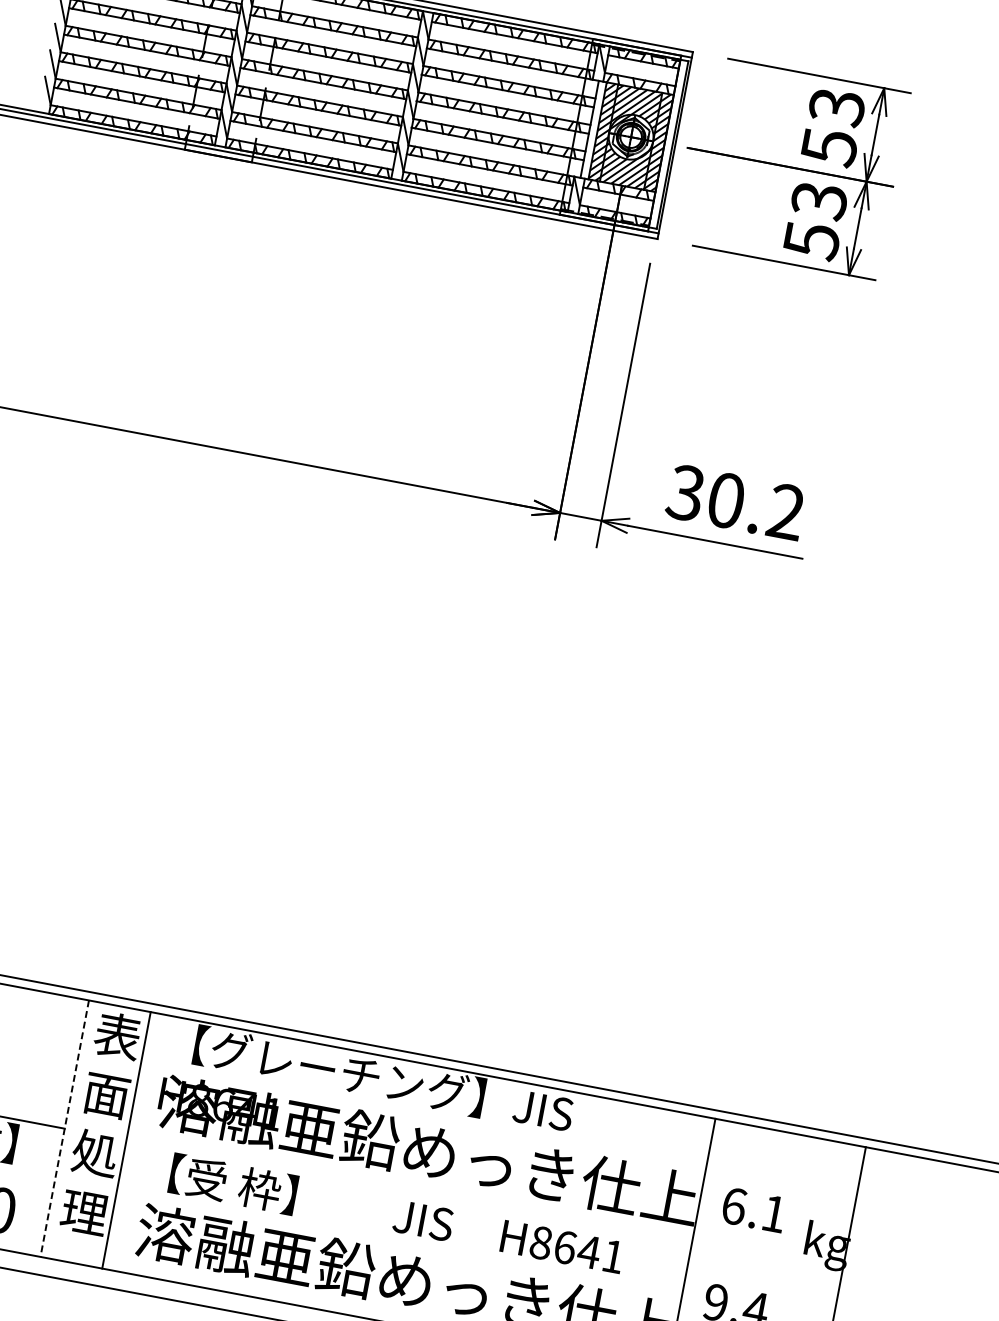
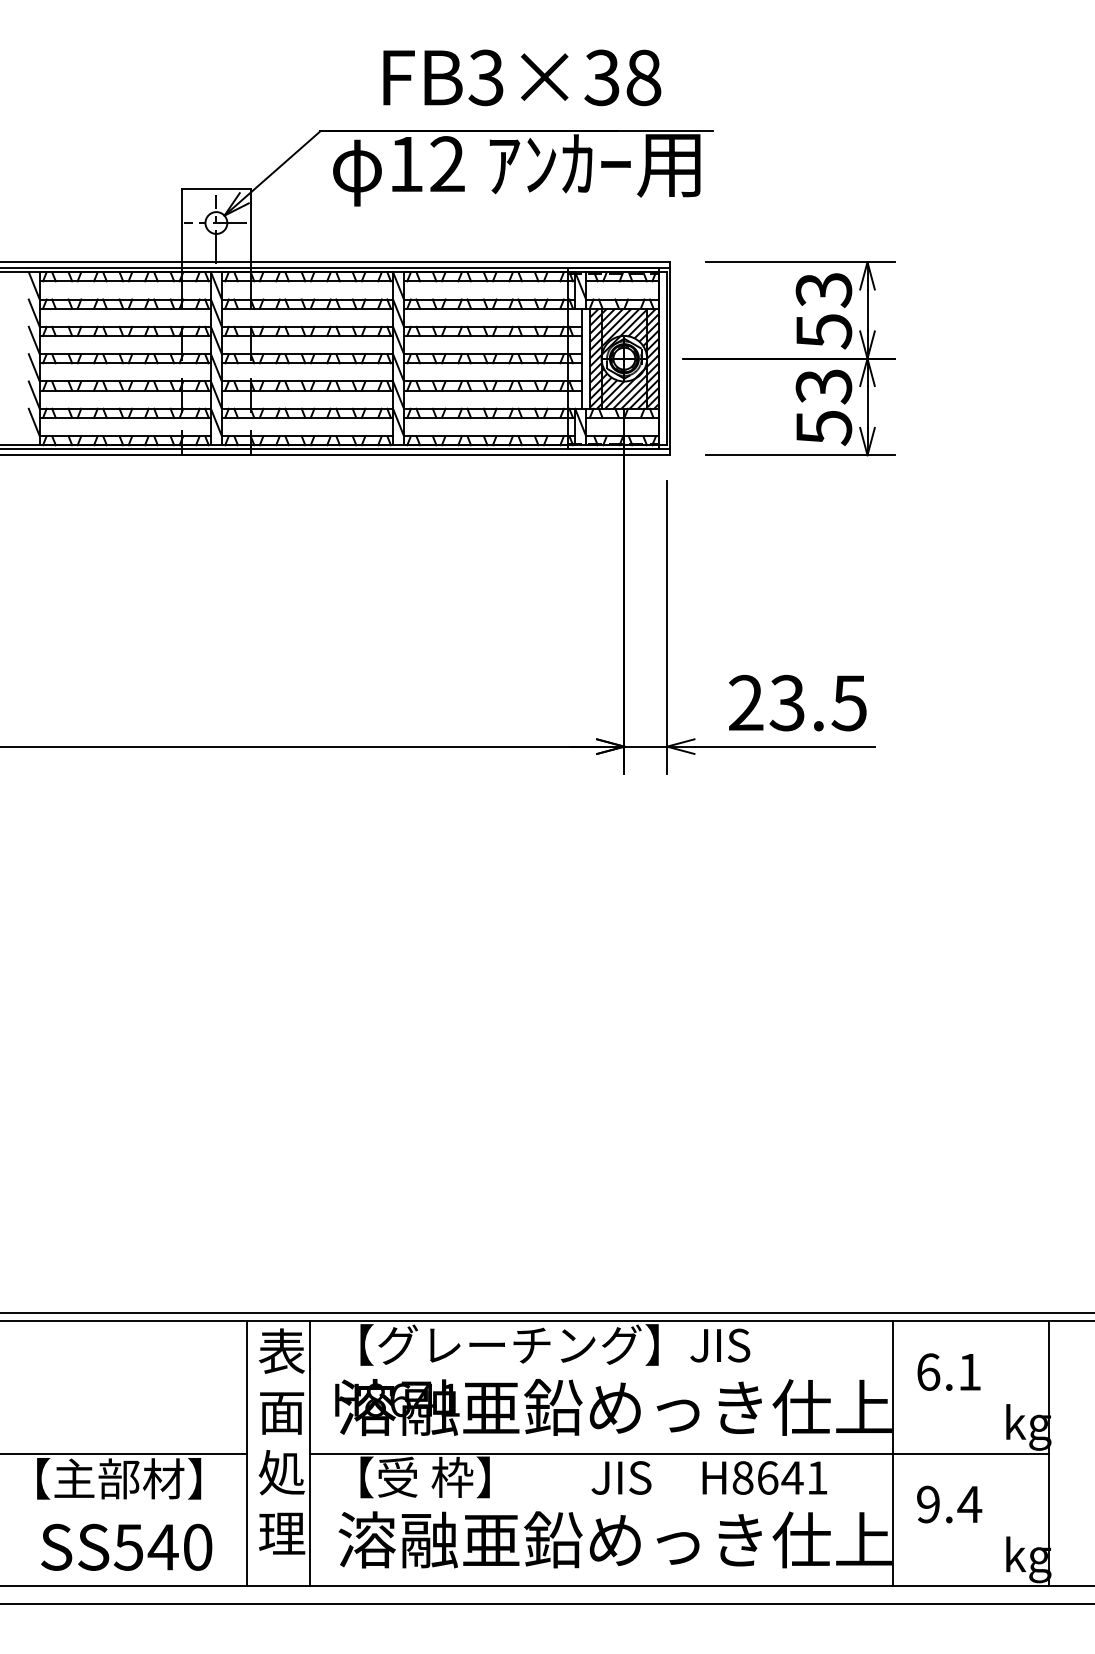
text: (735, 501) -> (797, 702), 30.2 -> 23.5
line: (64, 1129) -> (246, 1454), dashed -> solid
line: (484, 1207) -> (679, 1453), added
text: (753, 1209) -> (948, 1371), moved

